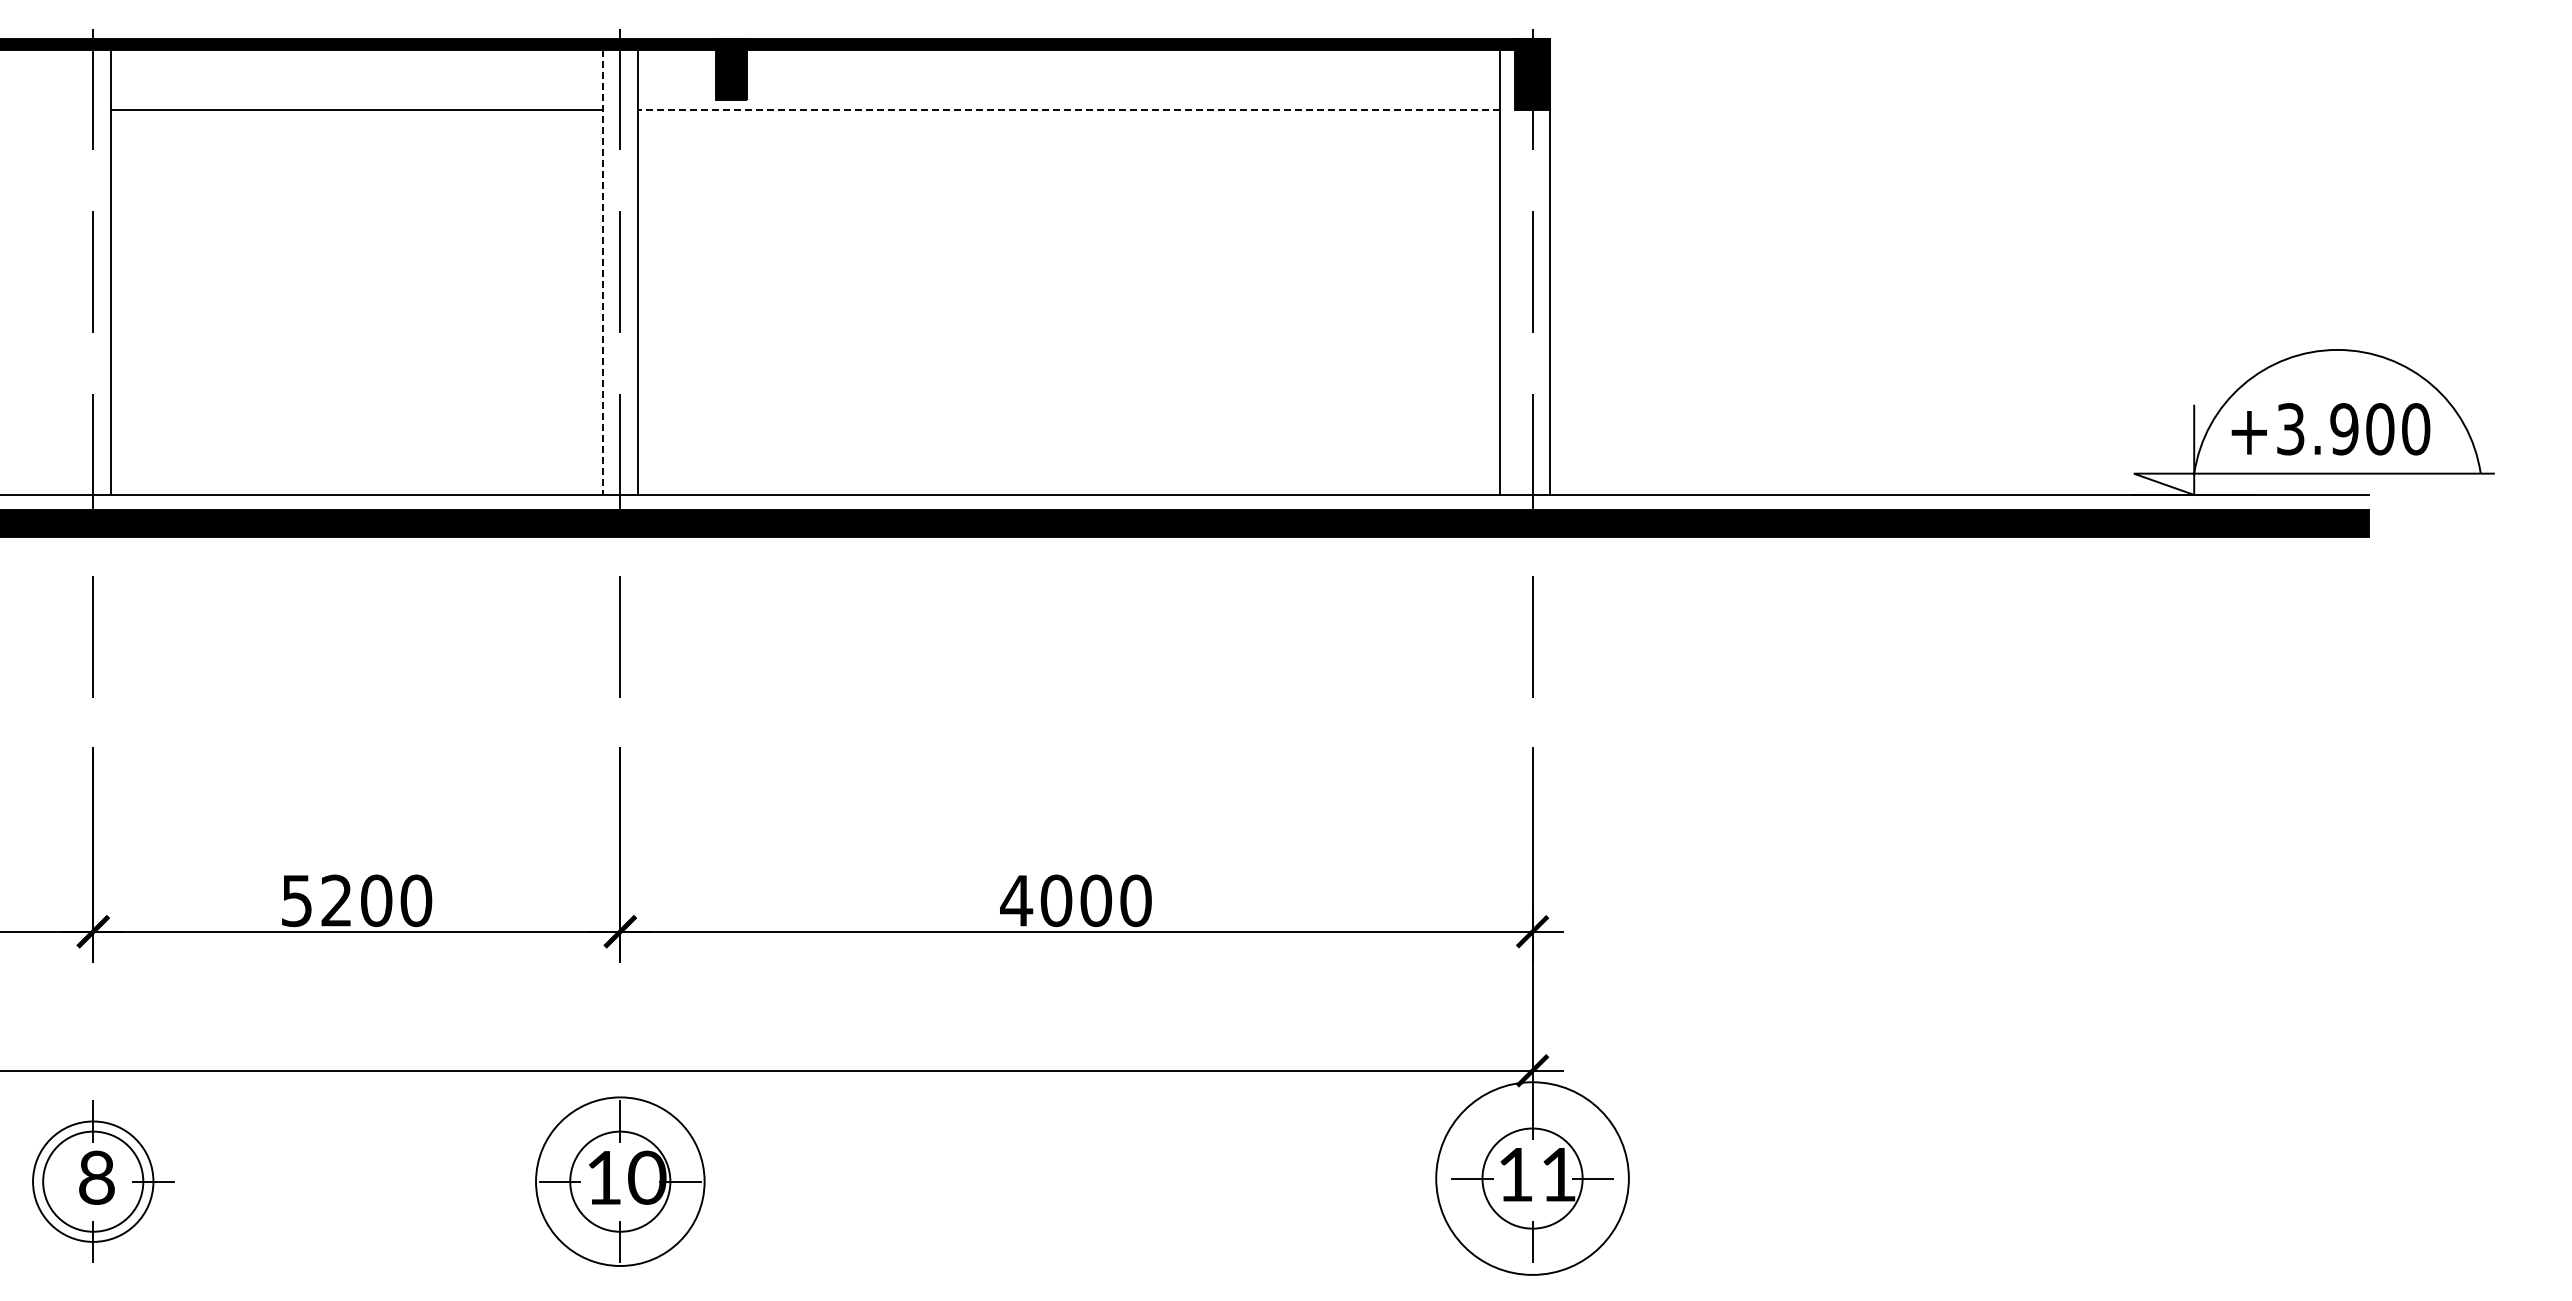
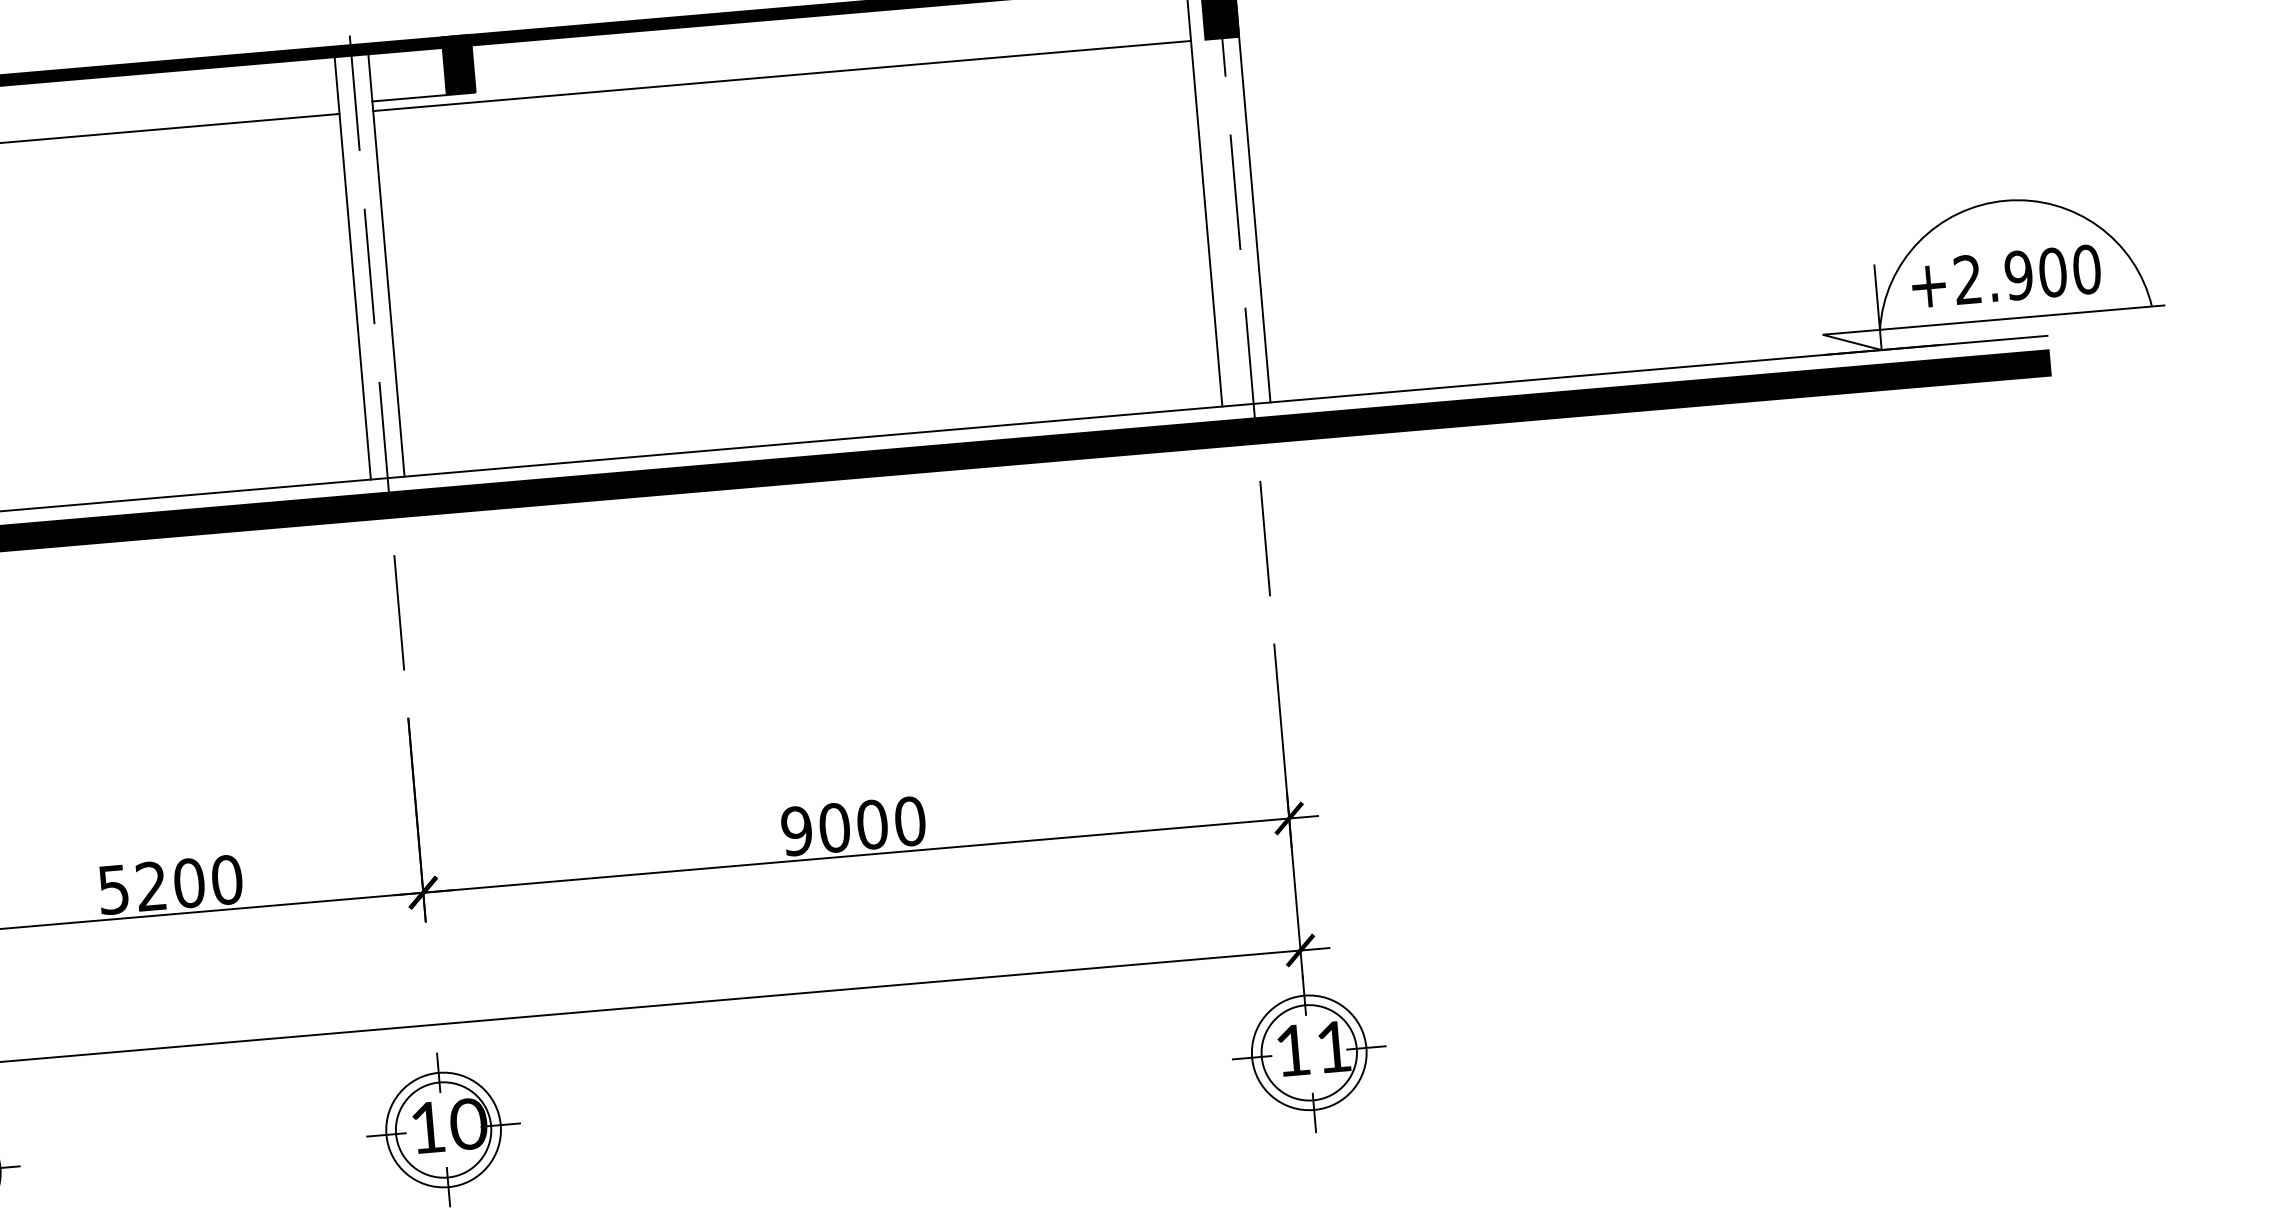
line: (677, 99) -> (409, 98), added
line: (1068, 109) -> (781, 75), dashed -> solid
line: (602, 272) -> (352, 268), dashed -> solid
text: (2290, 429) -> (1967, 280), +3.900 -> +2.900
text: (1016, 900) -> (796, 830), 4000 -> 9000
circle: (1532, 1178) -> (1309, 1052), size x0.62
circle: (620, 1181) -> (443, 1129), size x0.71

